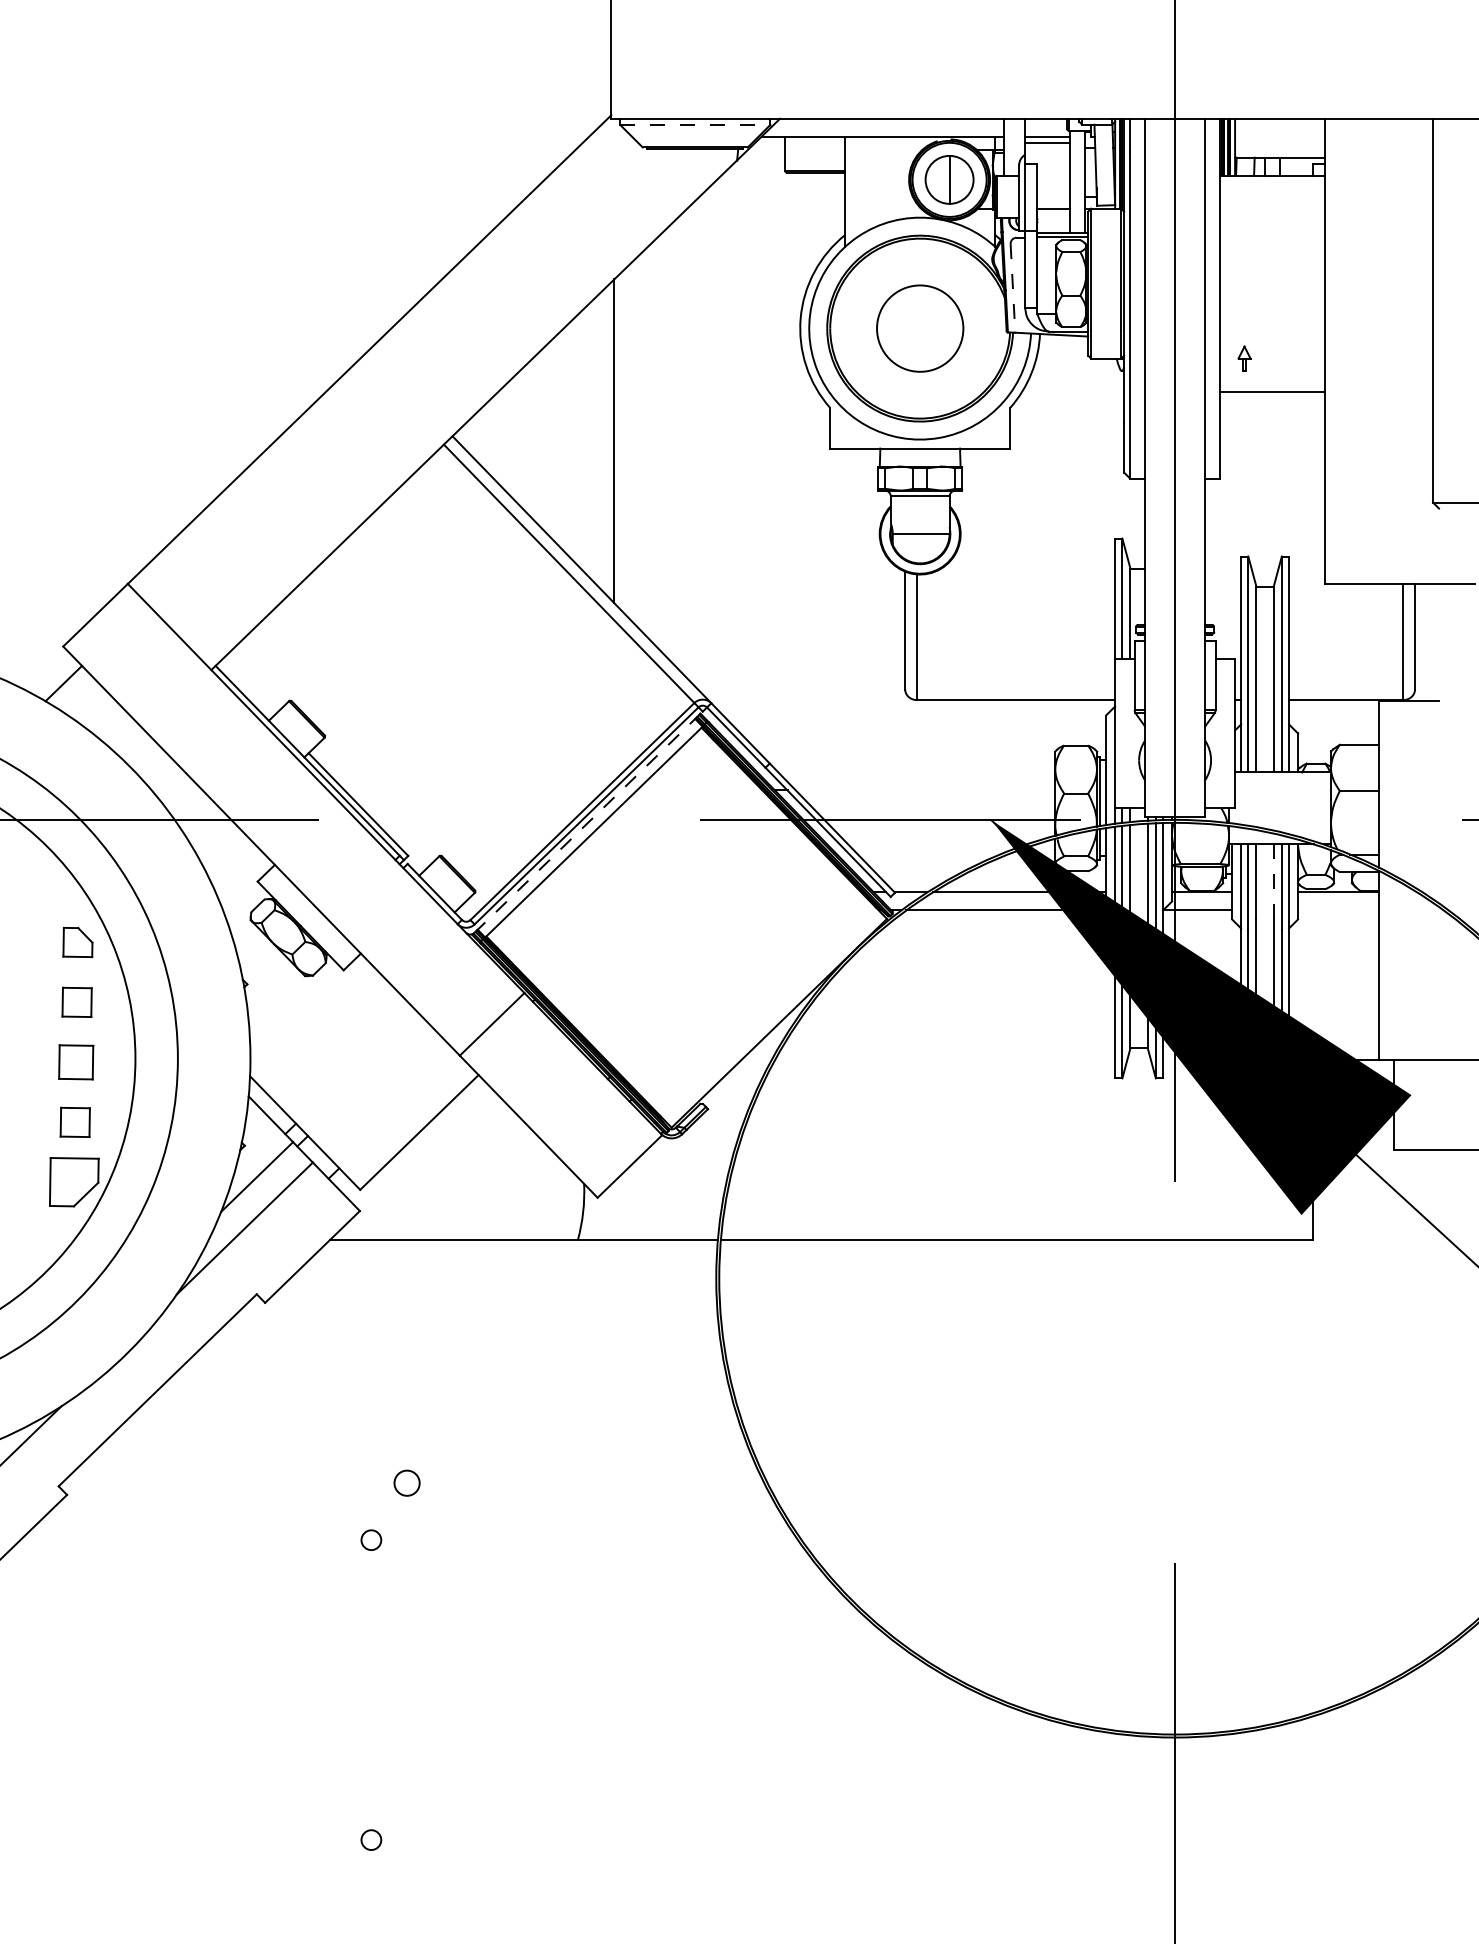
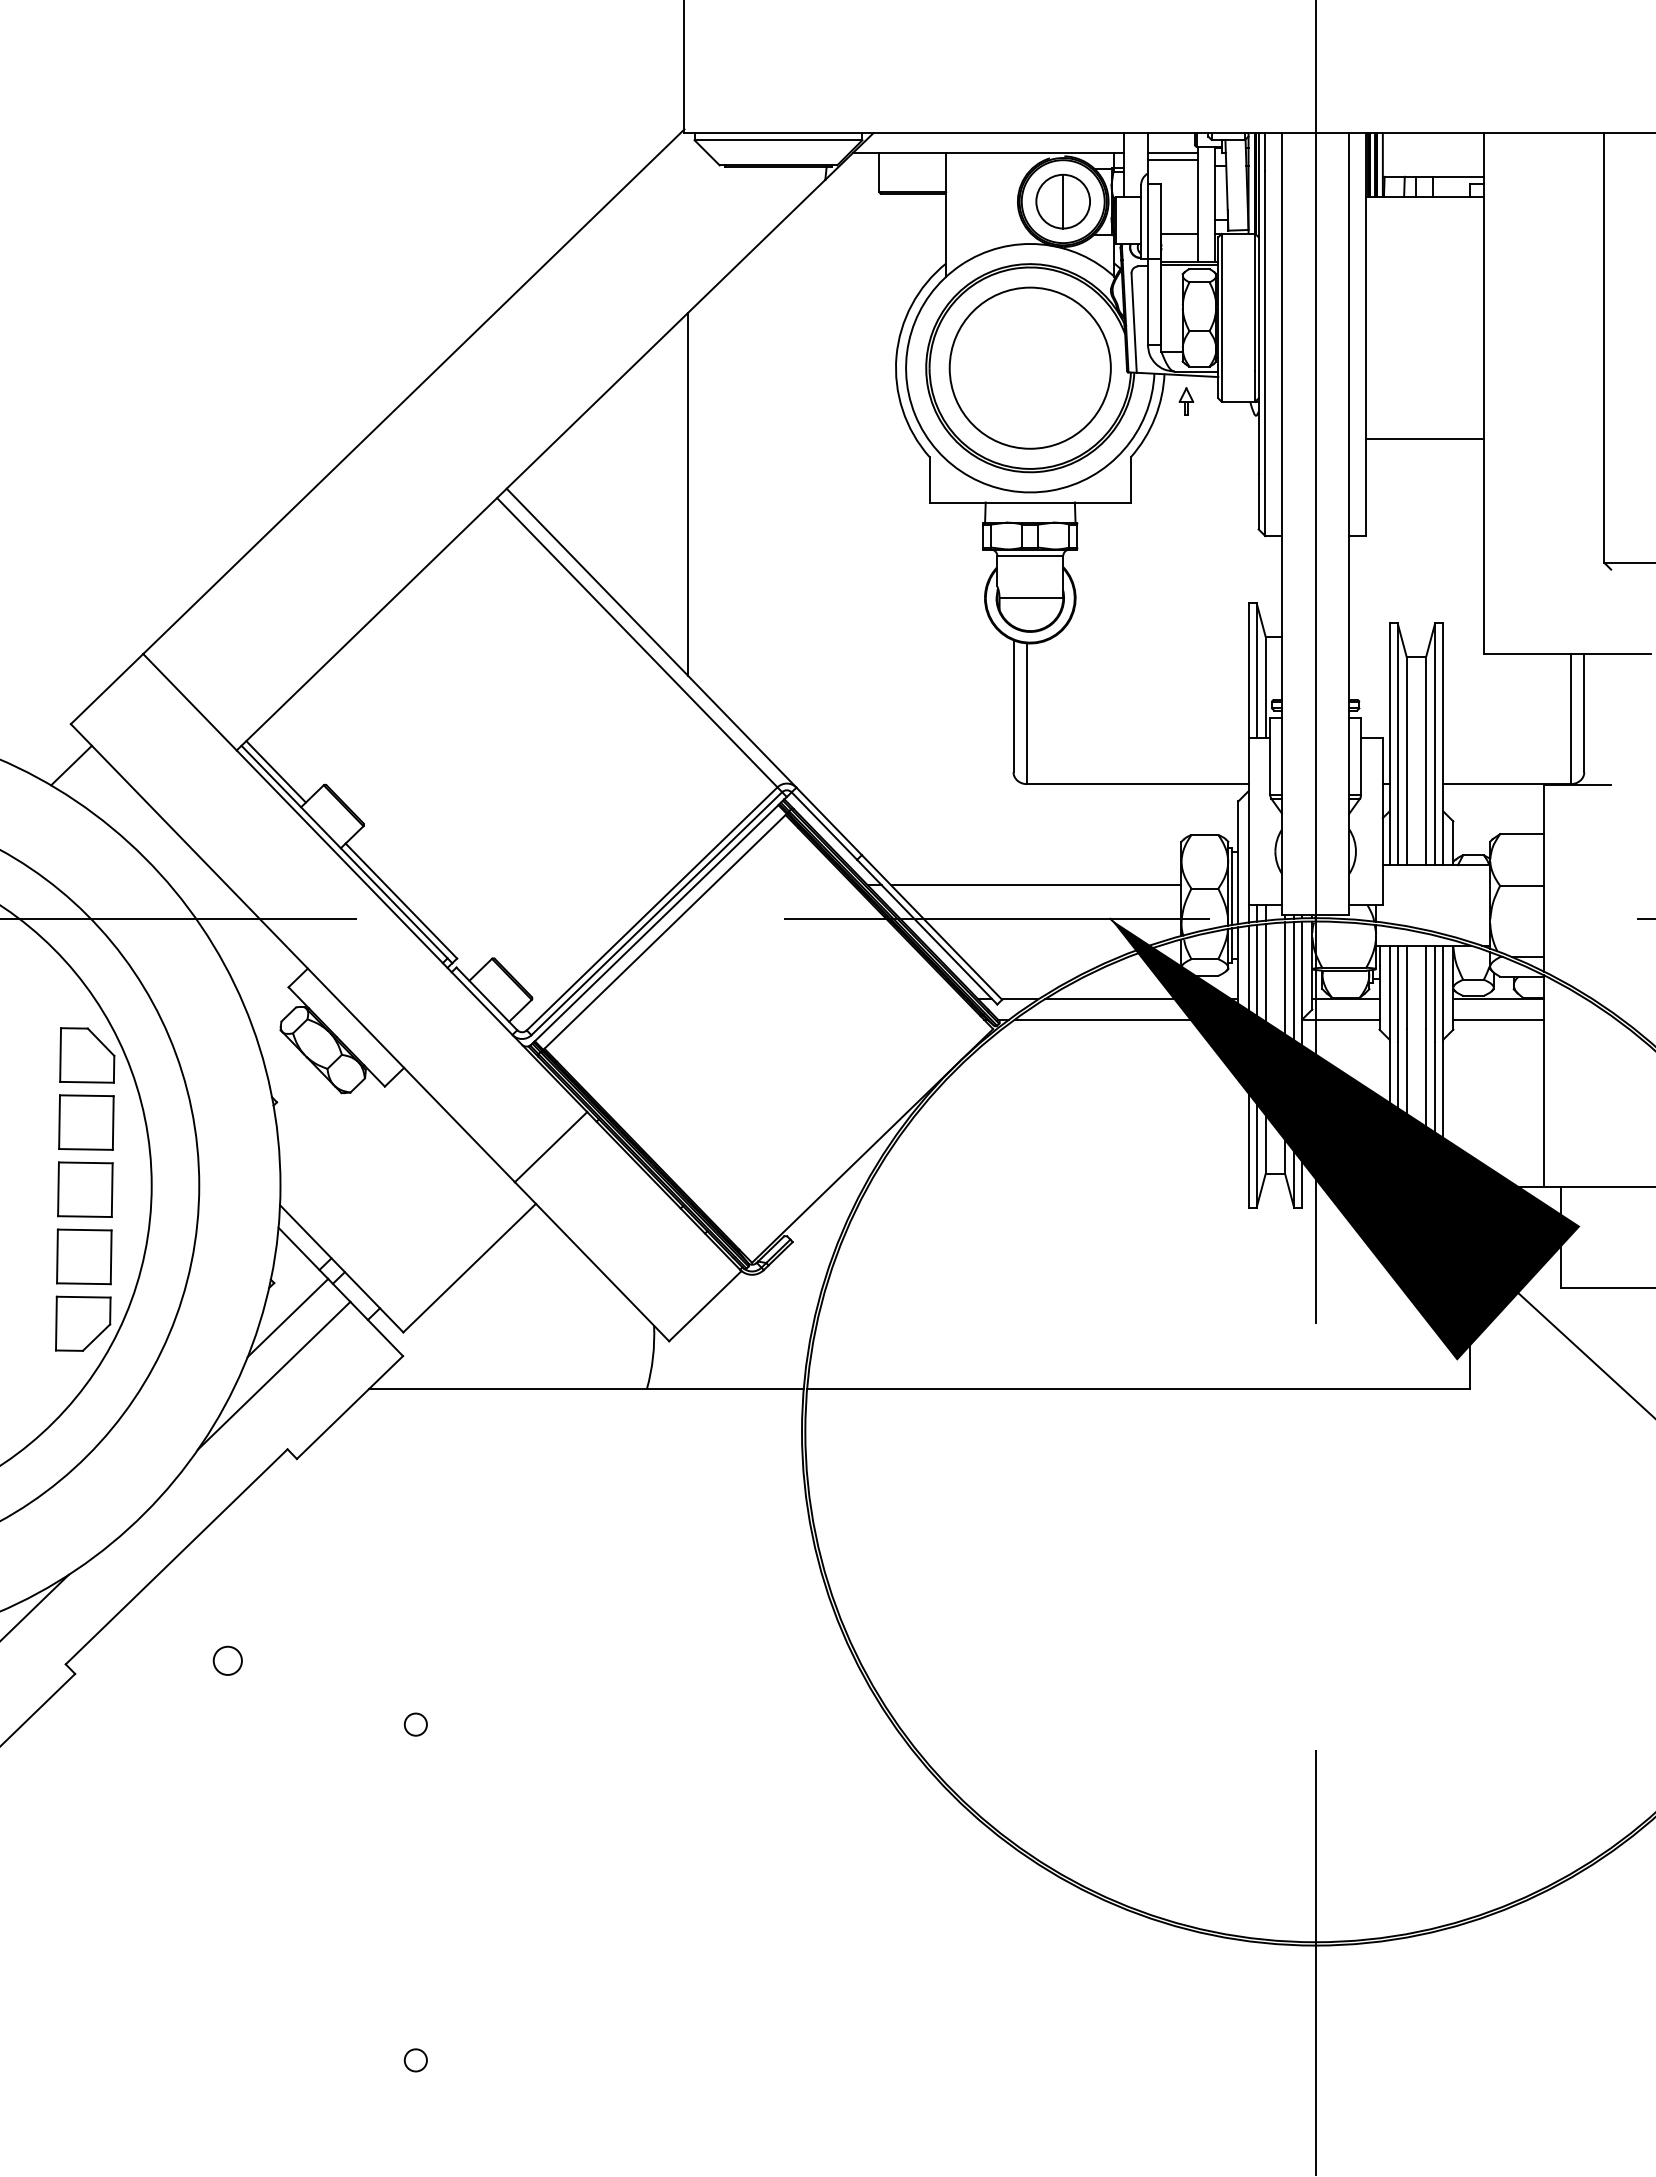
line: (695, 125) -> (778, 140), dashed -> solid
line: (1013, 288) -> (1134, 323), dashed -> solid
circle: (919, 328) -> (1029, 367), size x1.67
part: (1244, 358) -> (1186, 401), moved
line: (246, 688) -> (275, 771), added
line: (925, 790) -> (1036, 885), added
line: (588, 821) -> (659, 920), dashed -> solid
line: (1274, 881) -> (1426, 987), dashed -> solid
line: (1338, 910) -> (1498, 1019), added
part: (78, 942) -> (87, 1055), size x1.67
part: (77, 1002) -> (86, 1122), size x1.67
part: (76, 1062) -> (85, 1189), size x1.43
part: (75, 1122) -> (84, 1256), size x1.67
circle: (406, 1482) -> (227, 1660), moved

